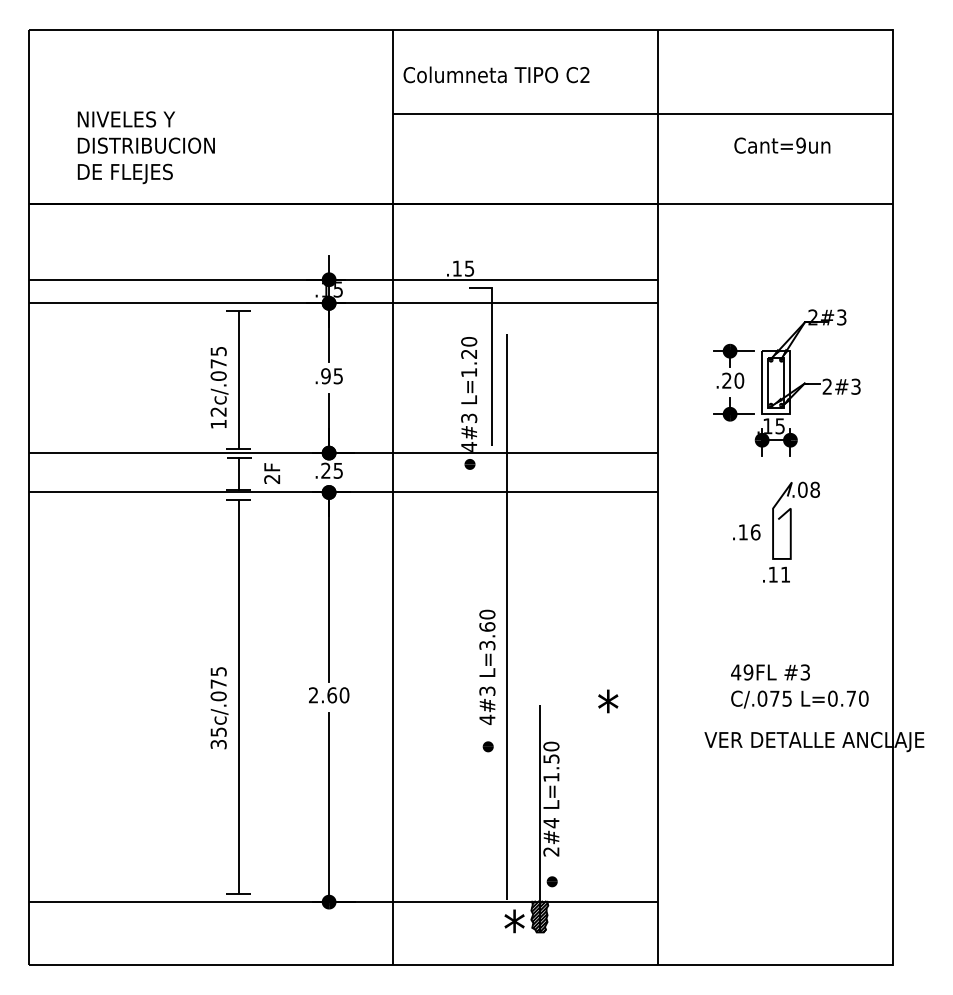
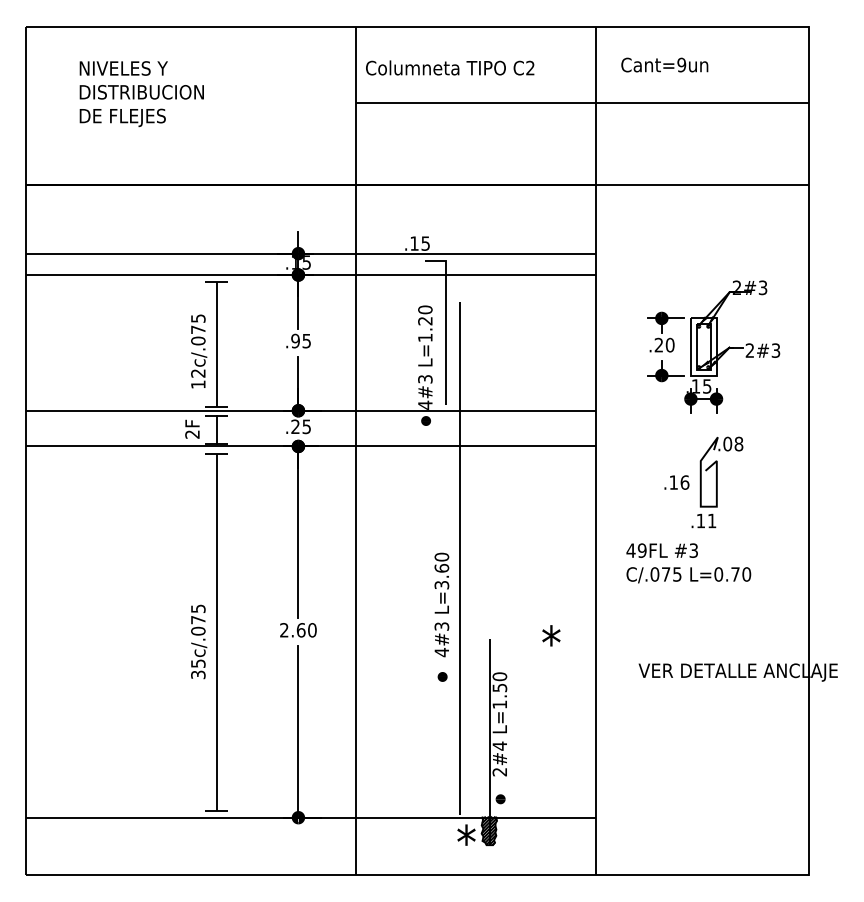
text: (782, 145) -> (664, 64), moved
text: (145, 147) -> (141, 93), moved
text: (271, 473) -> (191, 429), moved
text: (799, 686) -> (688, 563), moved

